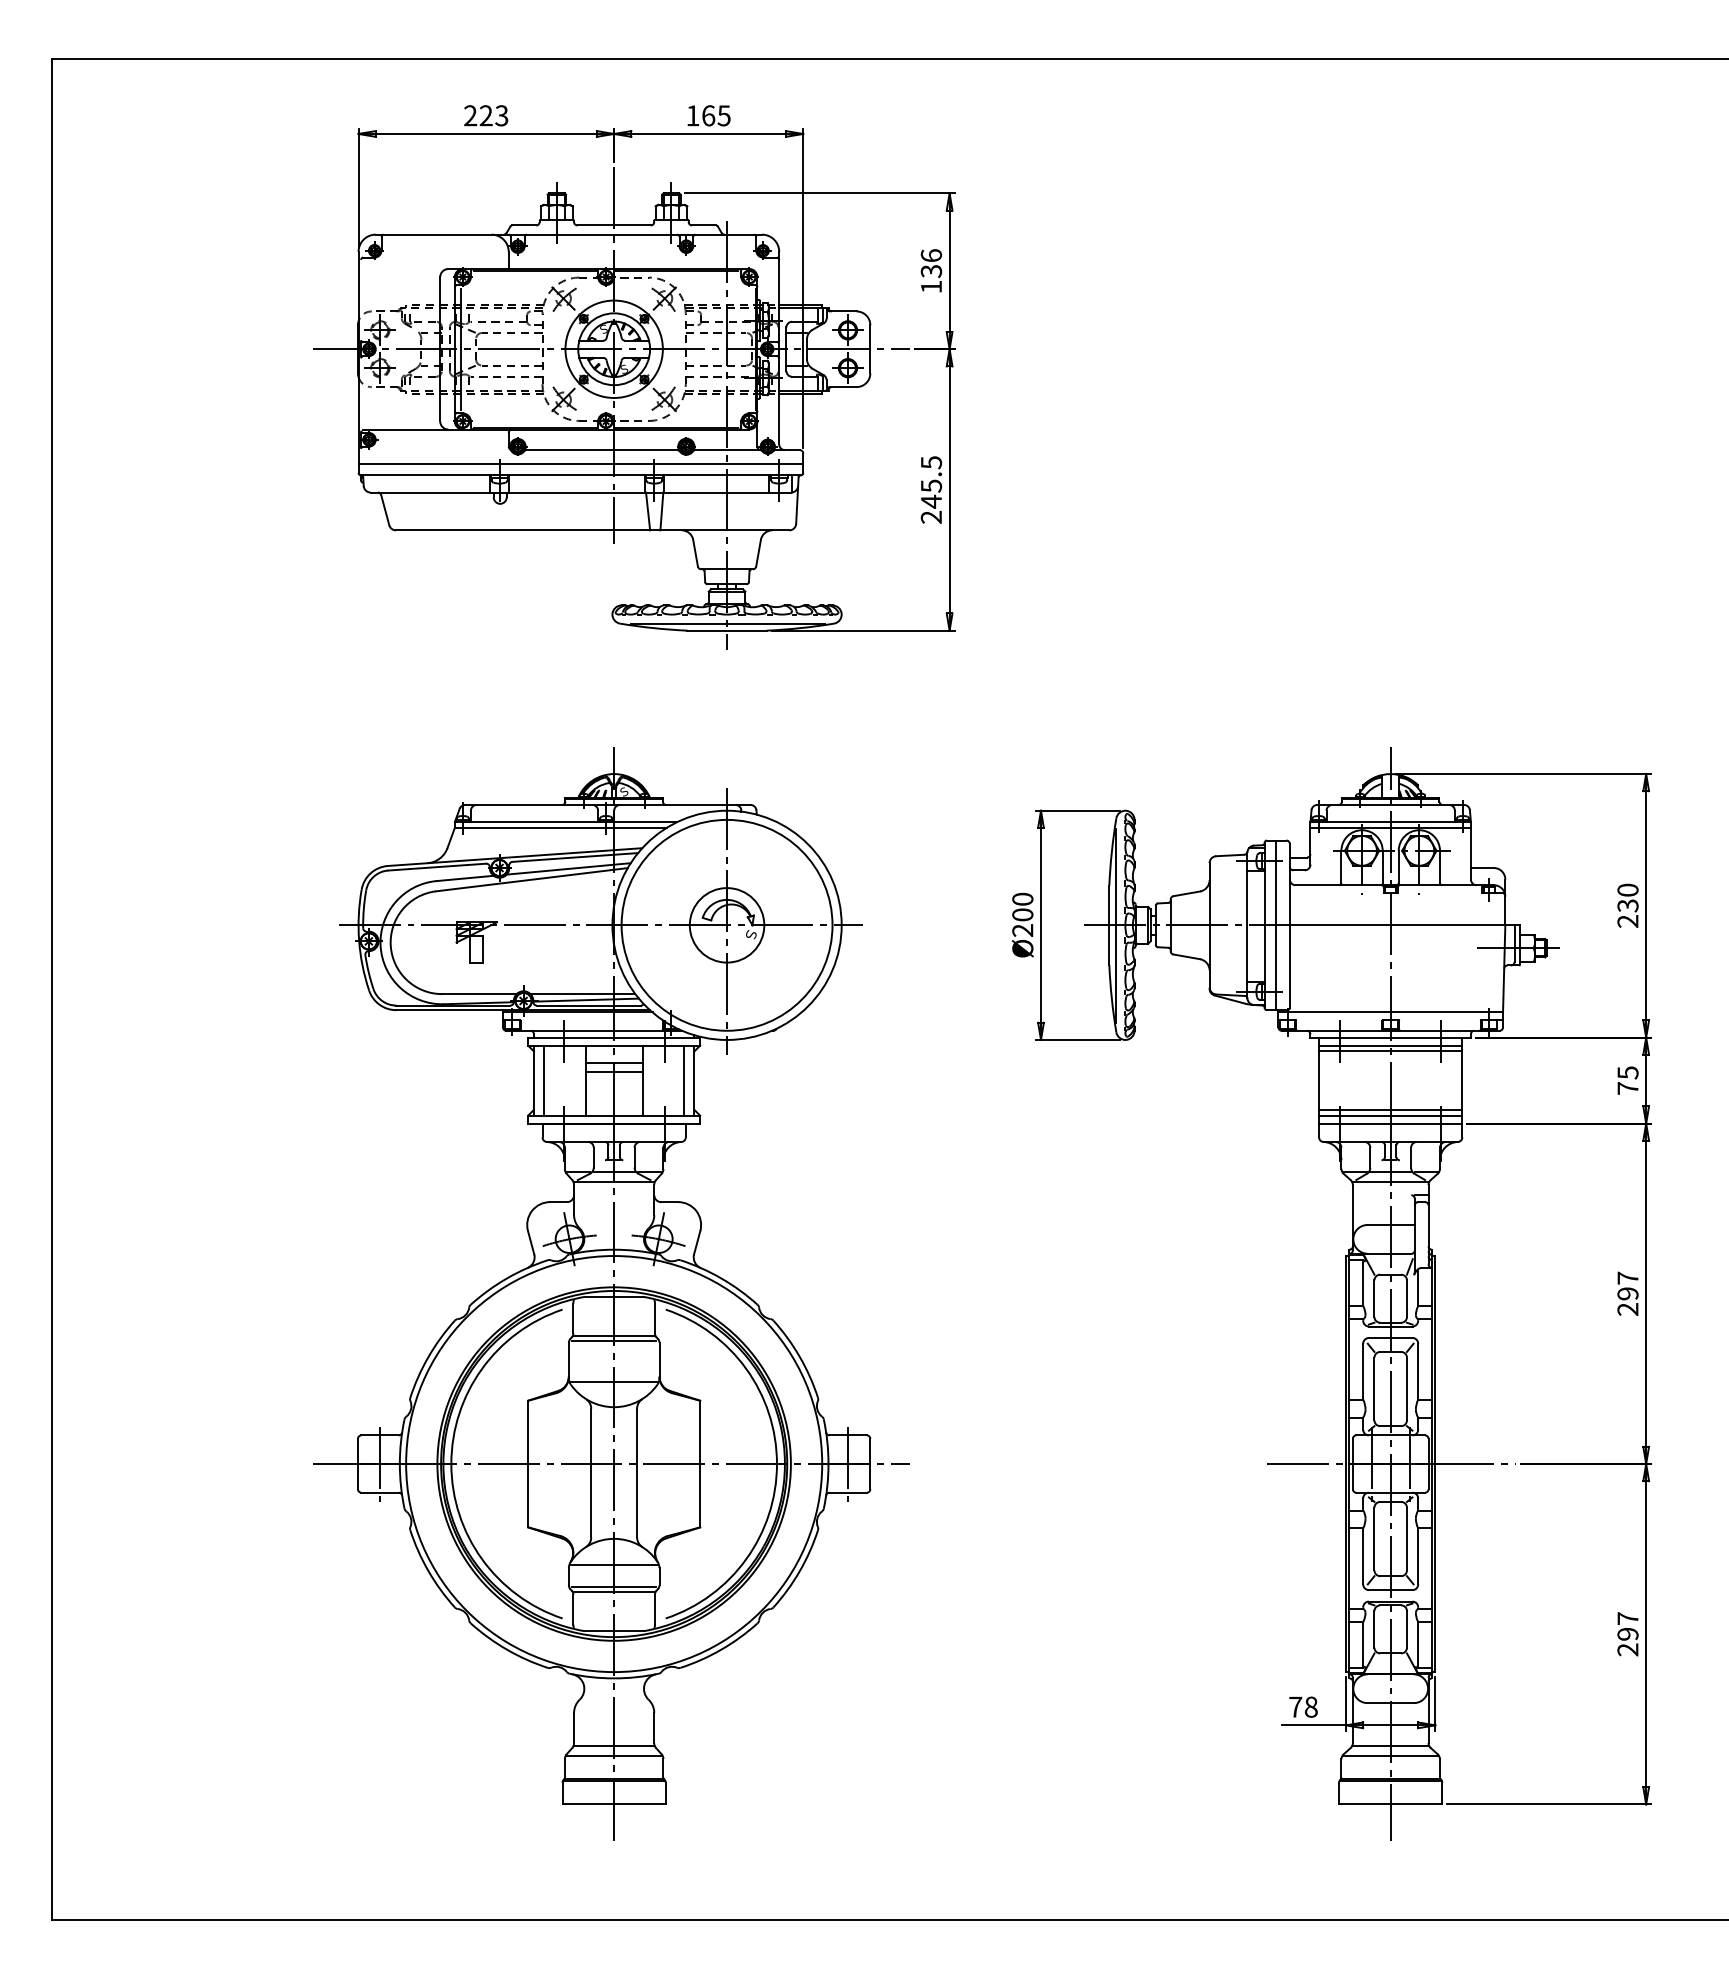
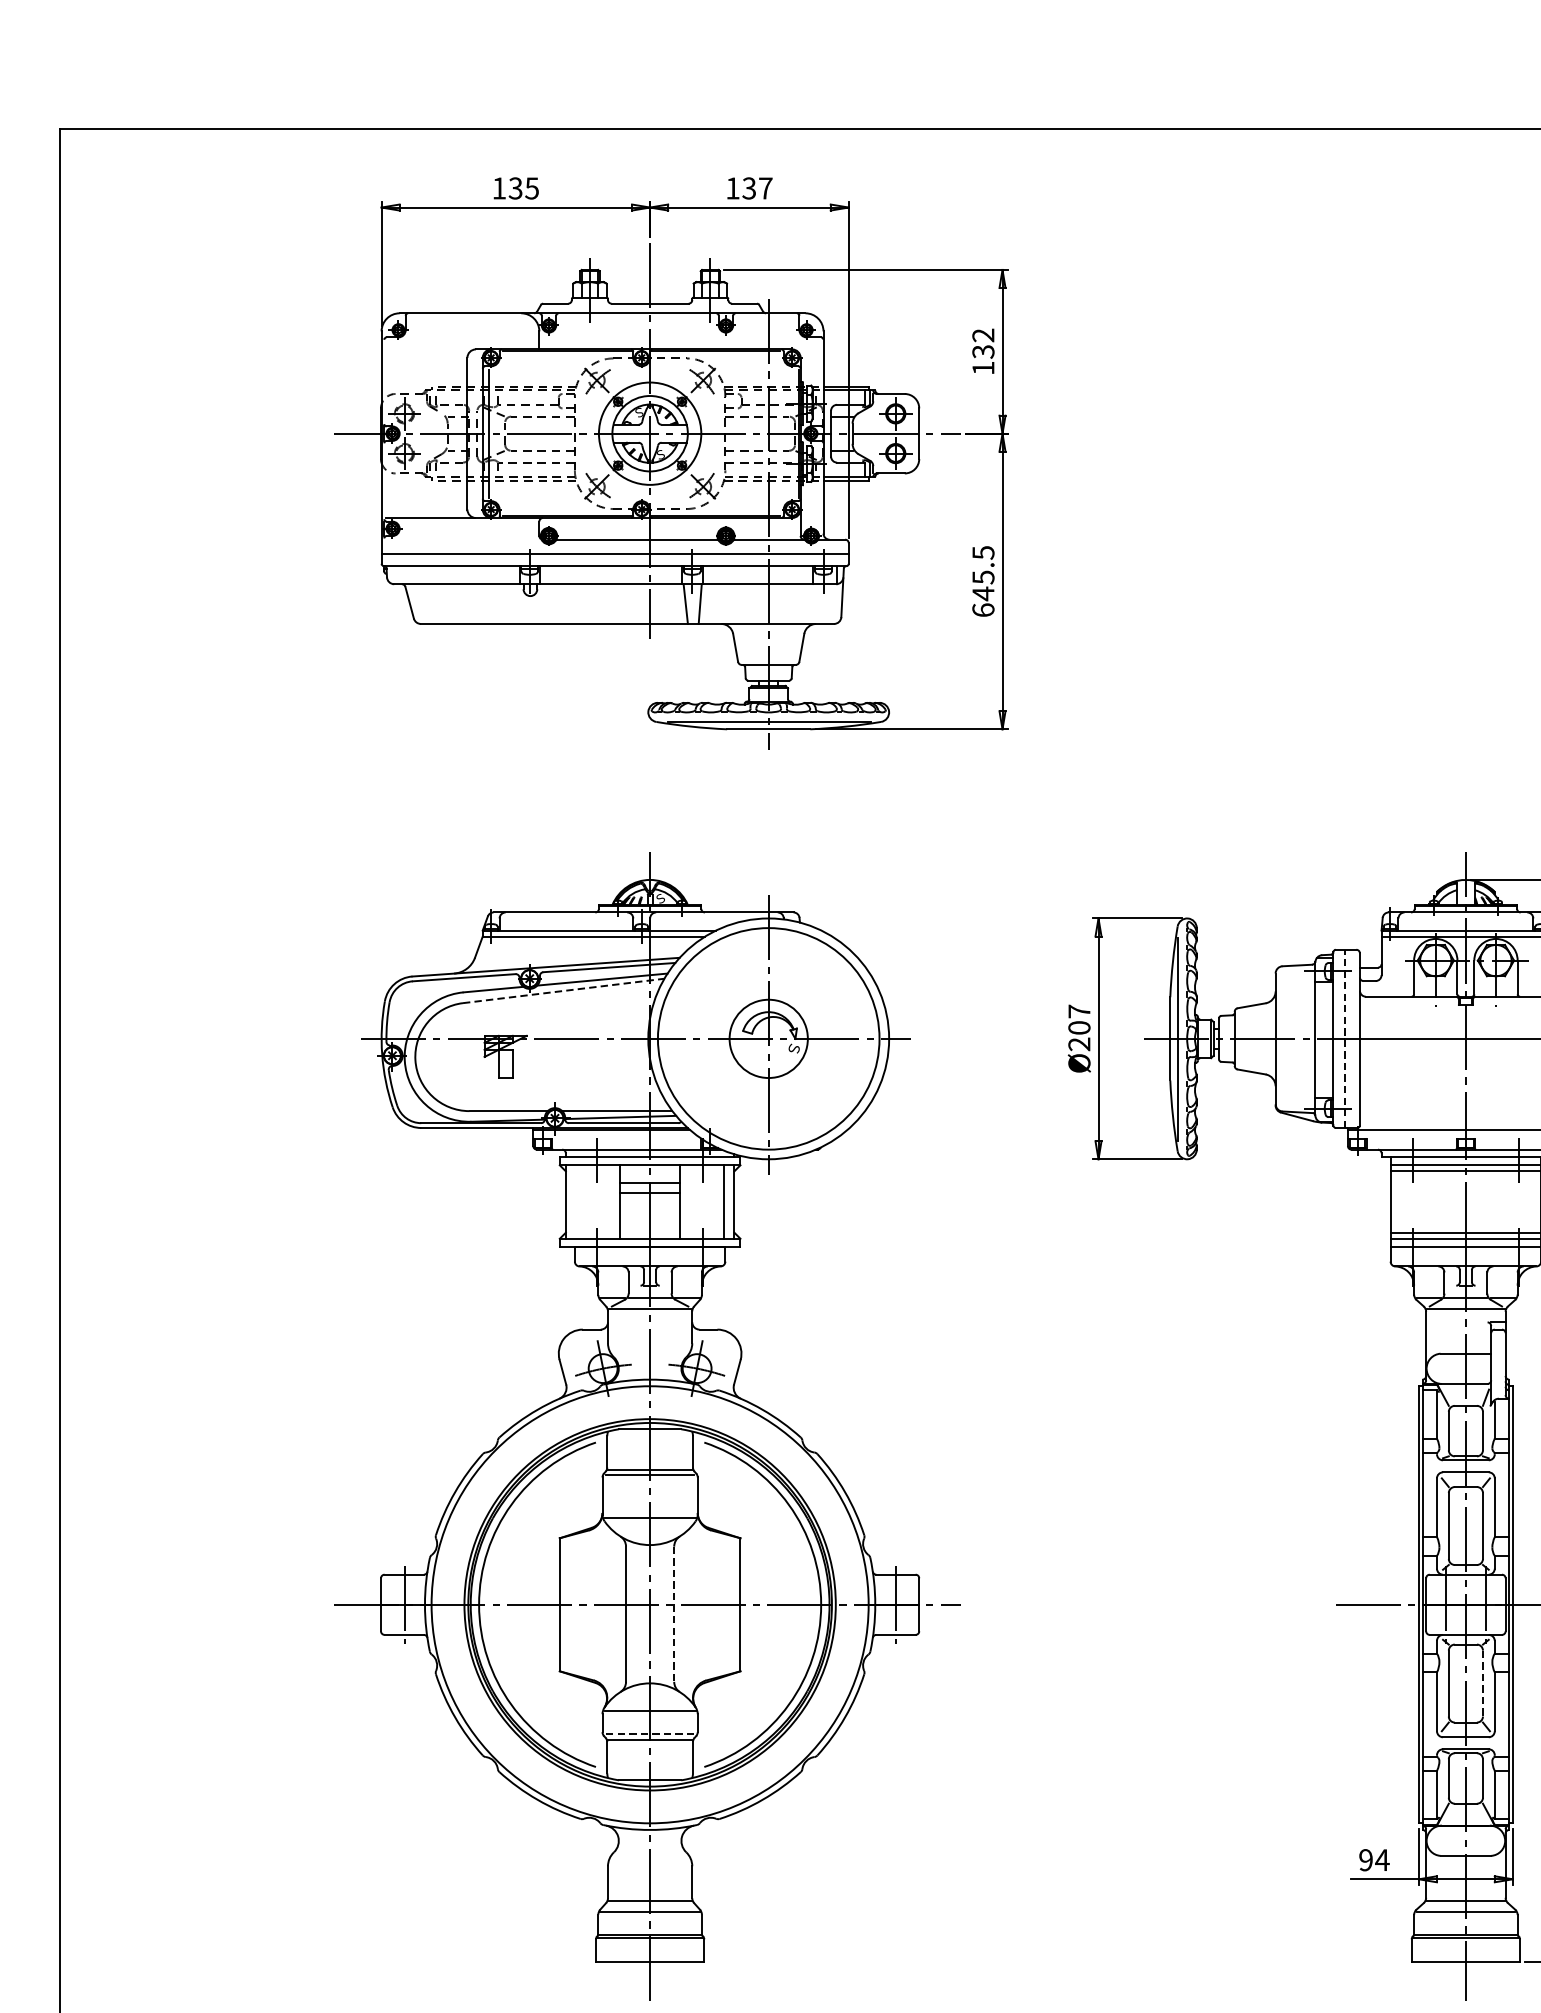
text: (486, 115) -> (516, 188), 223 -> 135
text: (716, 115) -> (757, 188), 165 -> 137
text: (931, 255) -> (983, 335), 136 -> 132
text: (931, 516) -> (983, 609), 245.5 -> 645.5
line: (531, 879) -> (563, 990), solid -> dashed
text: (1022, 898) -> (1079, 1010), Ø200 -> Ø207
line: (1276, 925) -> (1345, 1039), solid -> dashed
line: (544, 1080) -> (576, 1201), removed
line: (637, 1473) -> (674, 1614), solid -> dashed
line: (1406, 1539) -> (1482, 1684), solid -> dashed
line: (613, 1587) -> (649, 1734), solid -> dashed
text: (1303, 1706) -> (1374, 1859), 78 -> 94

